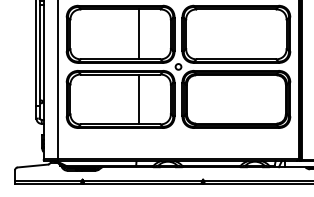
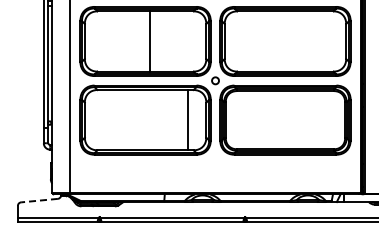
line: (138, 34) -> (149, 41), moved
line: (138, 99) -> (187, 120), moved
line: (32, 165) -> (39, 200), solid -> dashed

